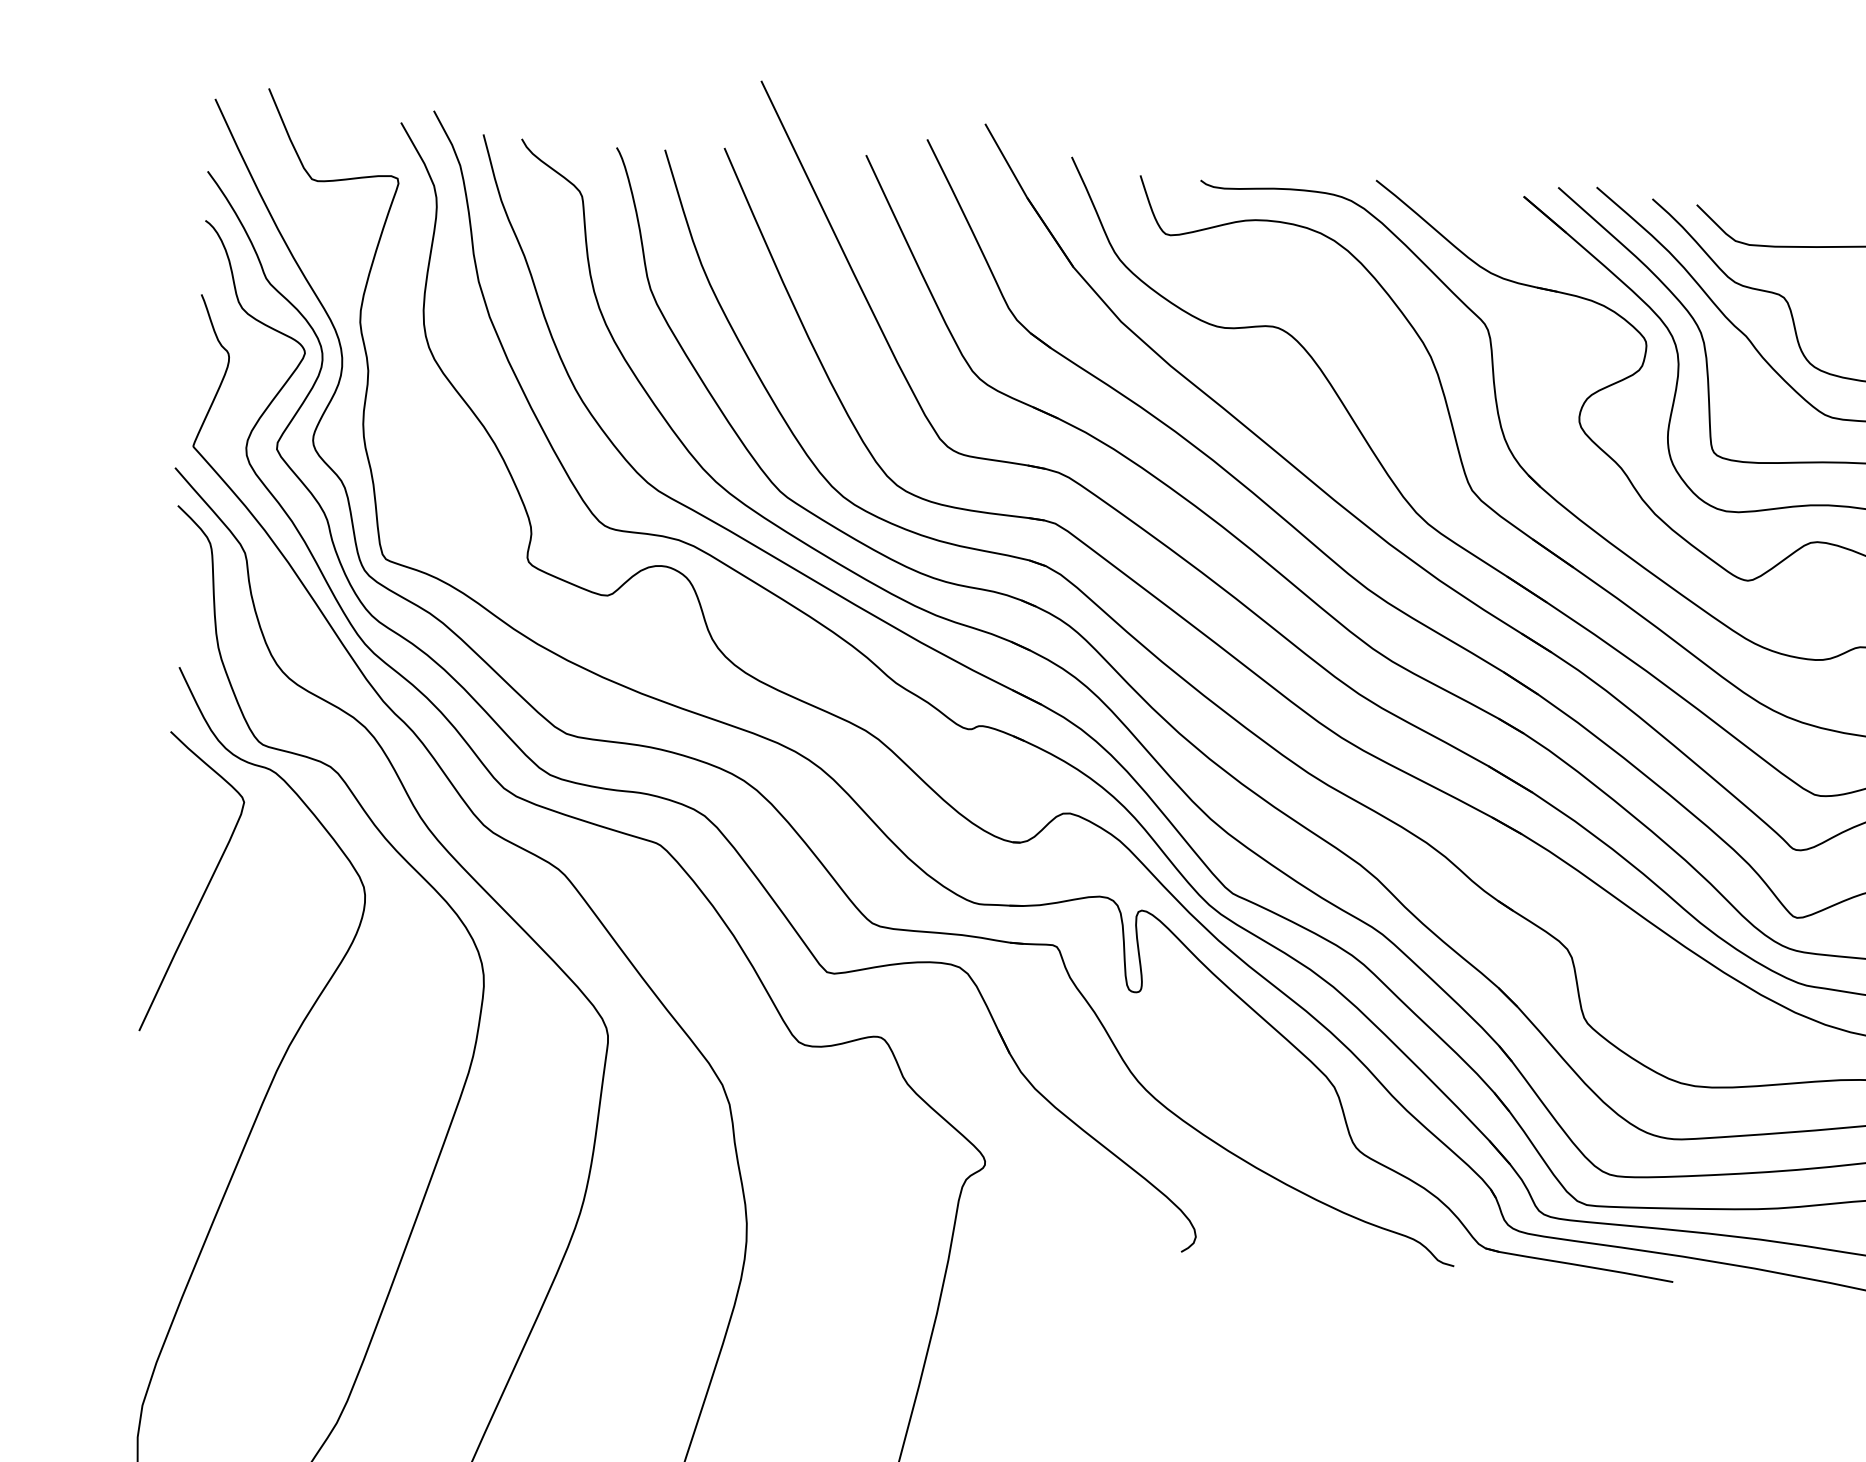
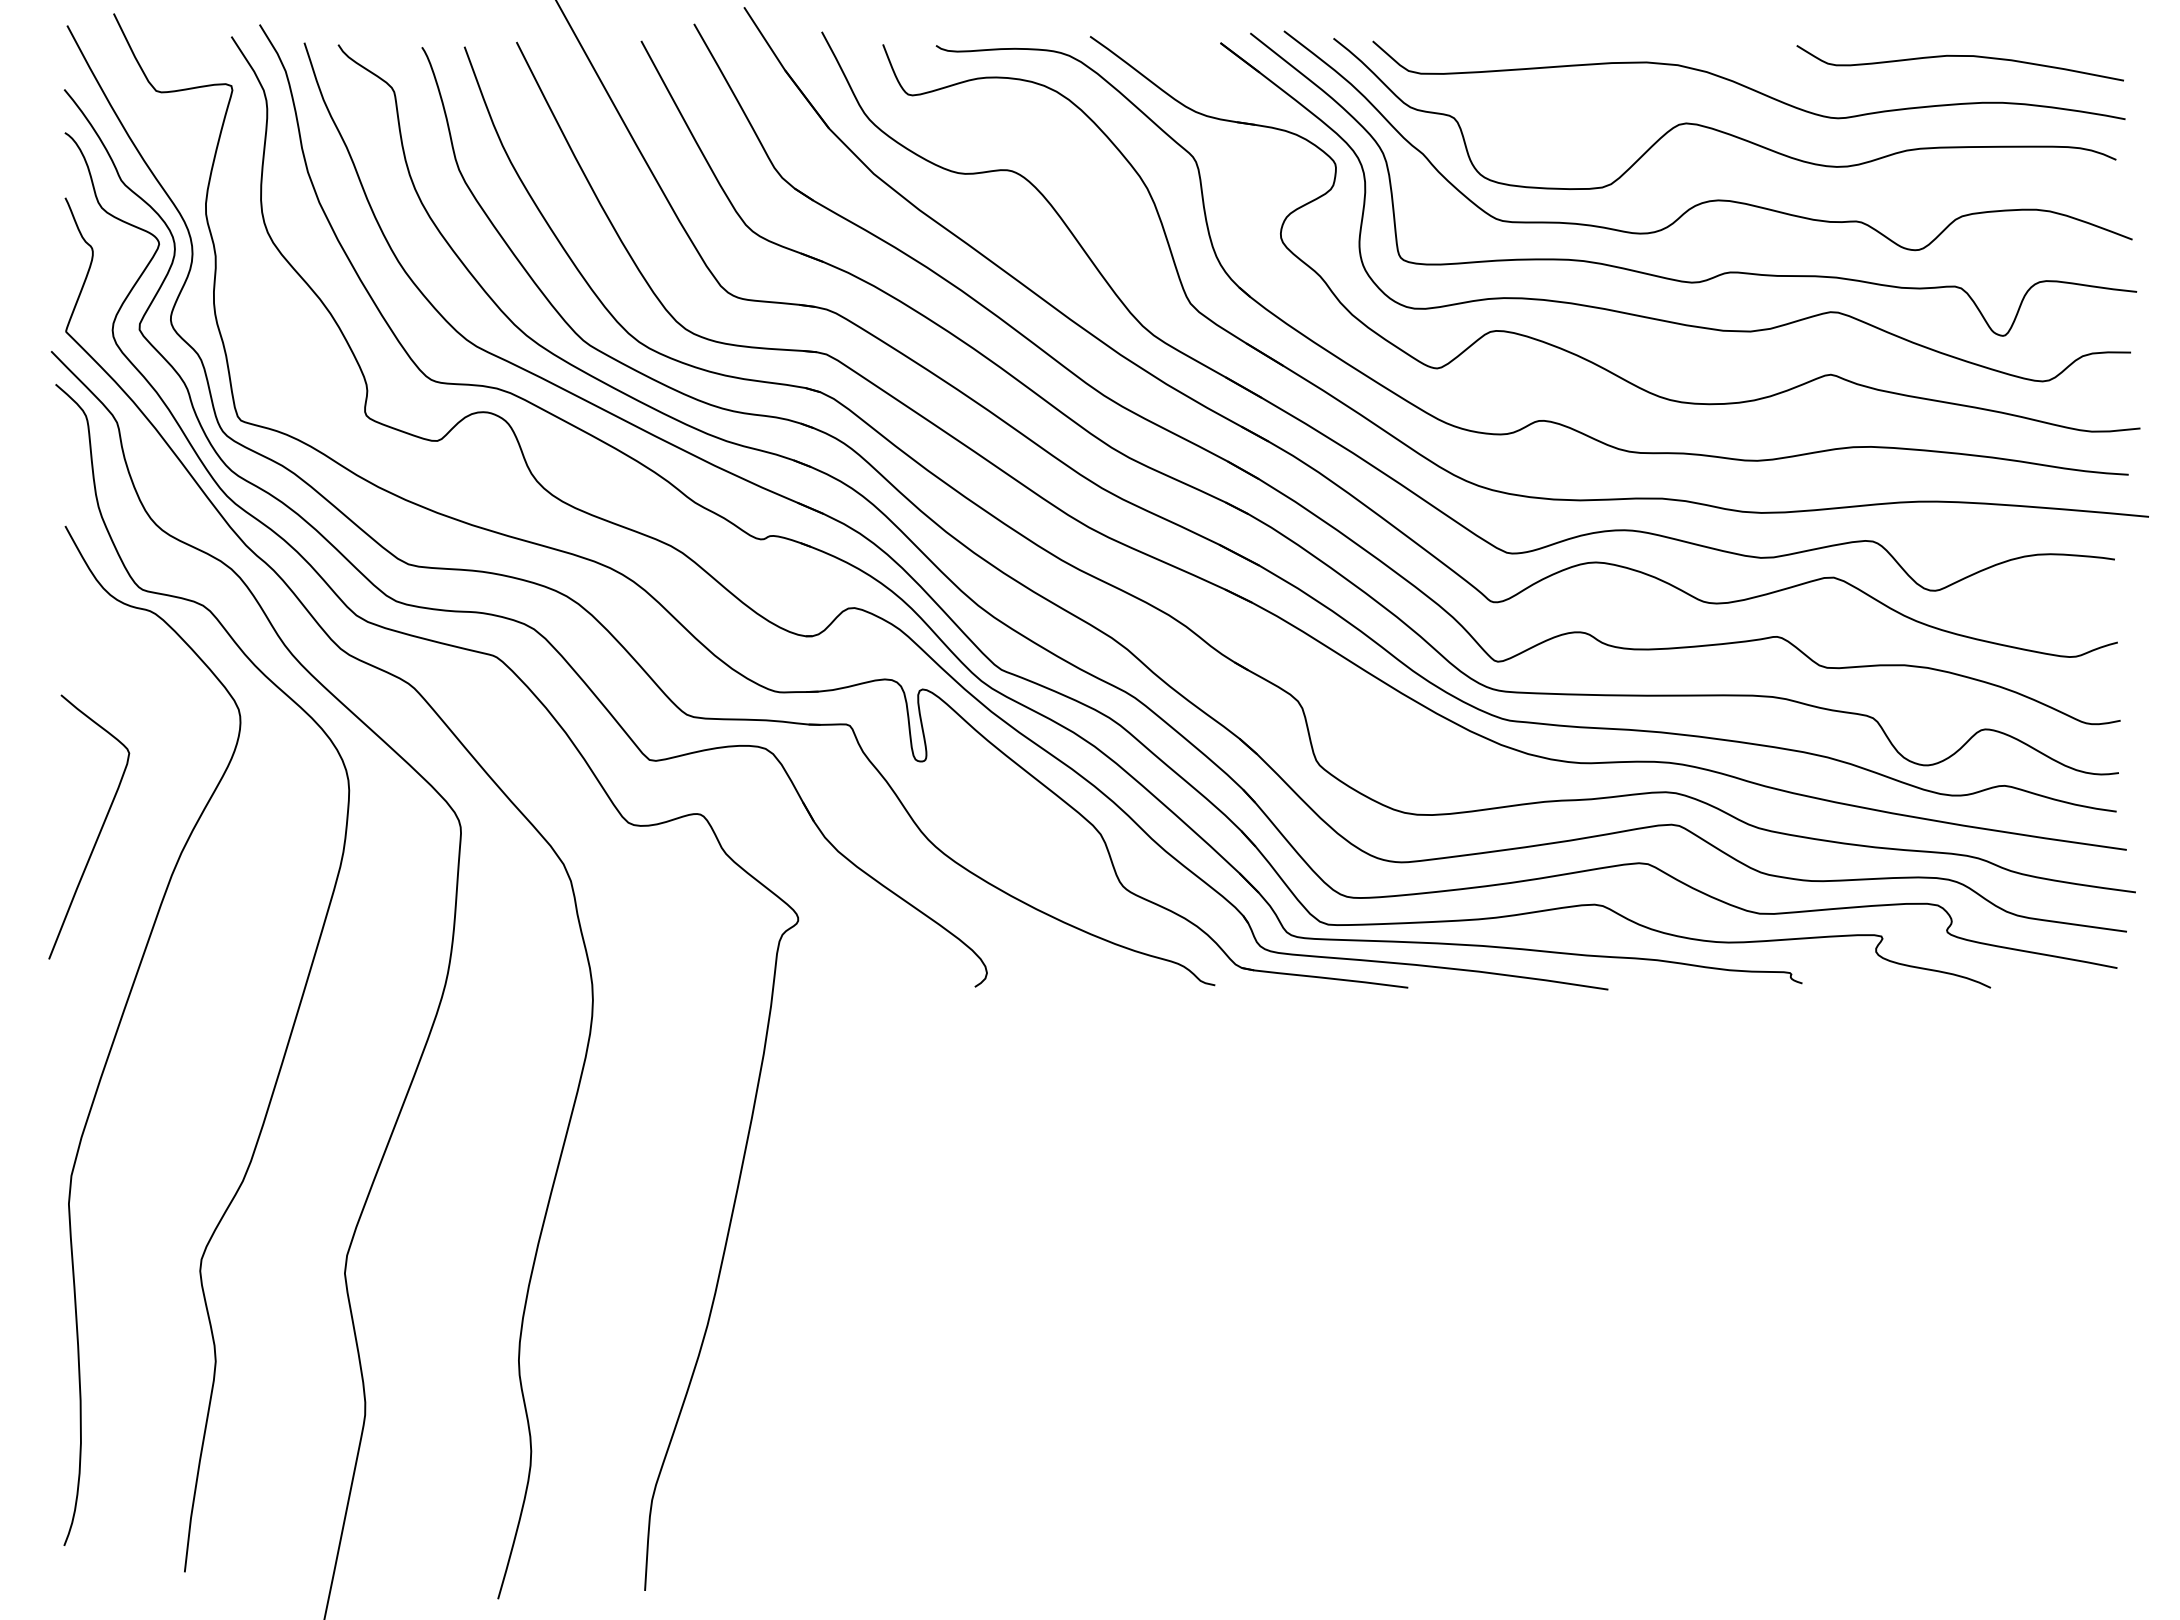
curve: (206, 885) -> (100, 828), moved

